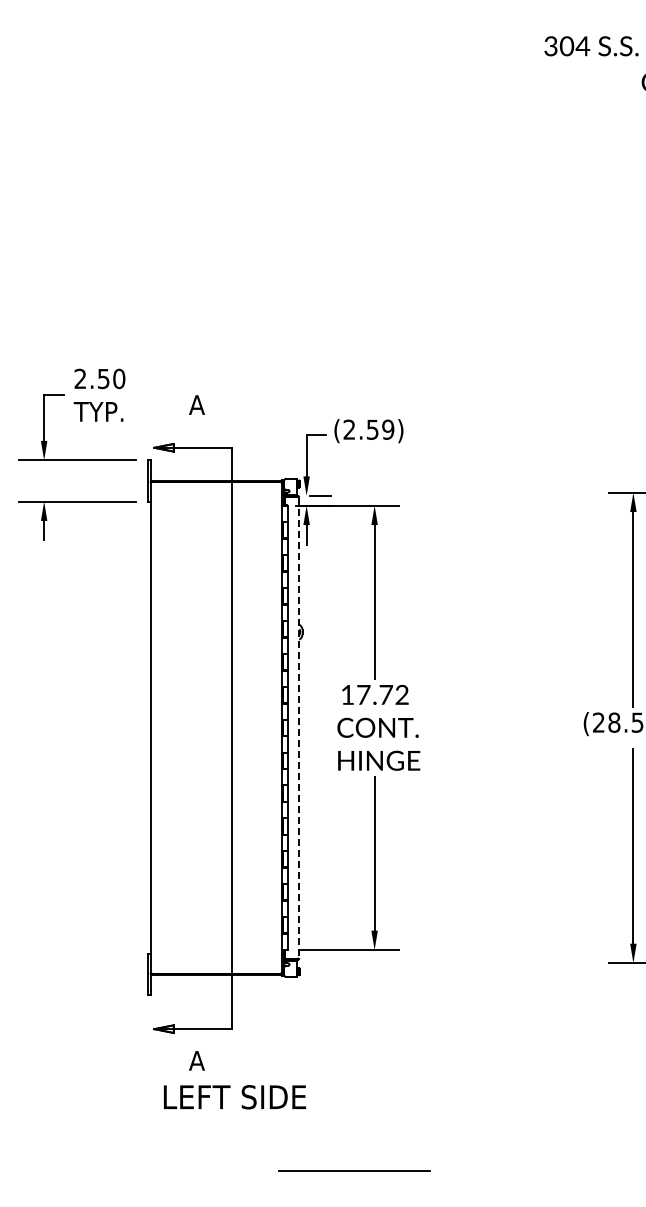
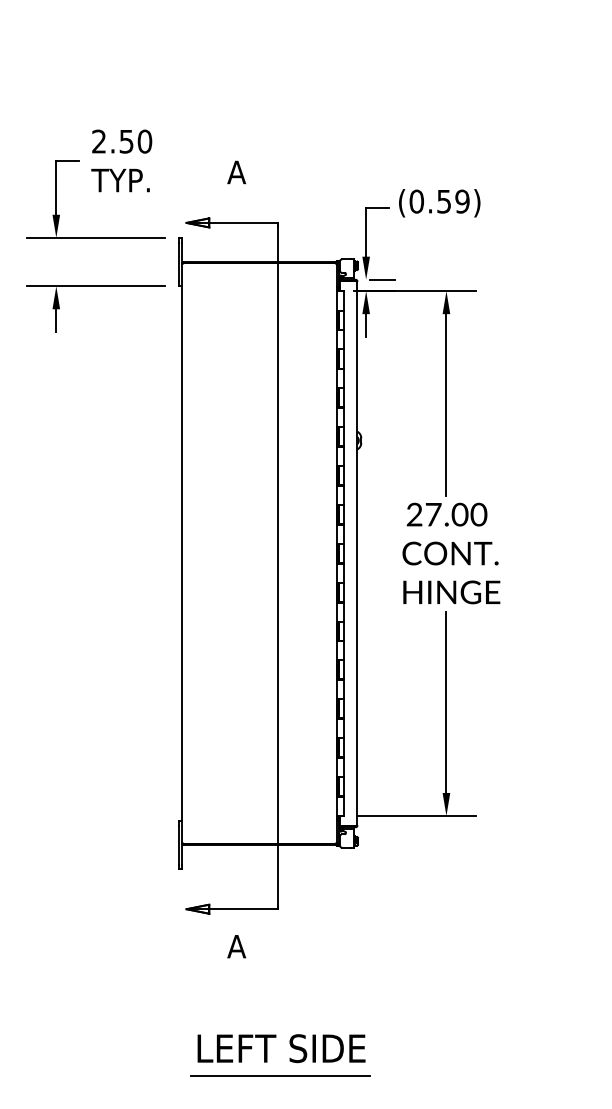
text: (349, 429) -> (416, 201), (2.59) -> (0.59)
text: (375, 694) -> (447, 514), 17.72 -> 27.00
line: (299, 728) -> (357, 554), dashed -> solid
text: (235, 1097) -> (282, 1048), moved
line: (354, 1170) -> (281, 1076), moved

